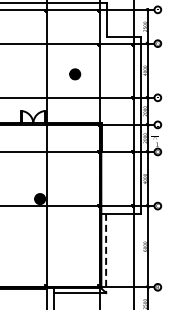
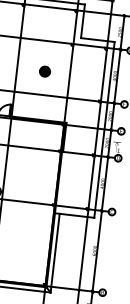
line: (106, 253) -> (55, 253), dashed -> solid

